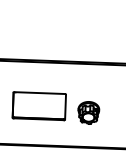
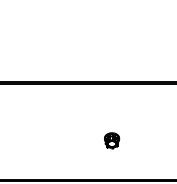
part: (39, 105) -> (54, 134), removed
part: (88, 112) -> (111, 140), size x0.6

